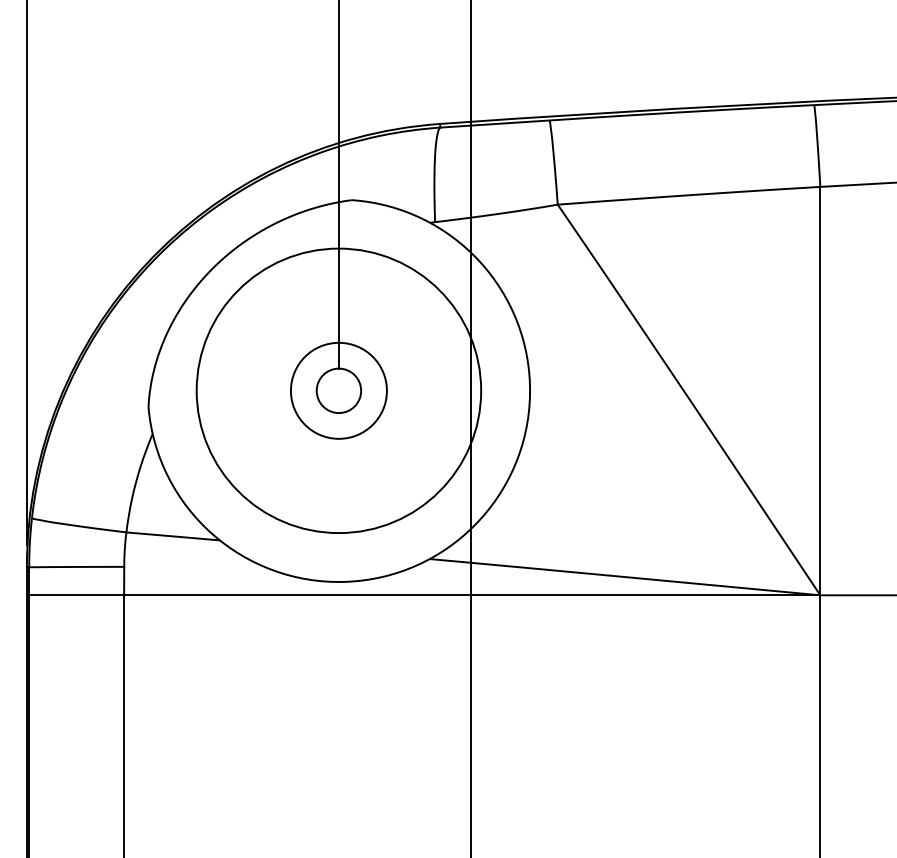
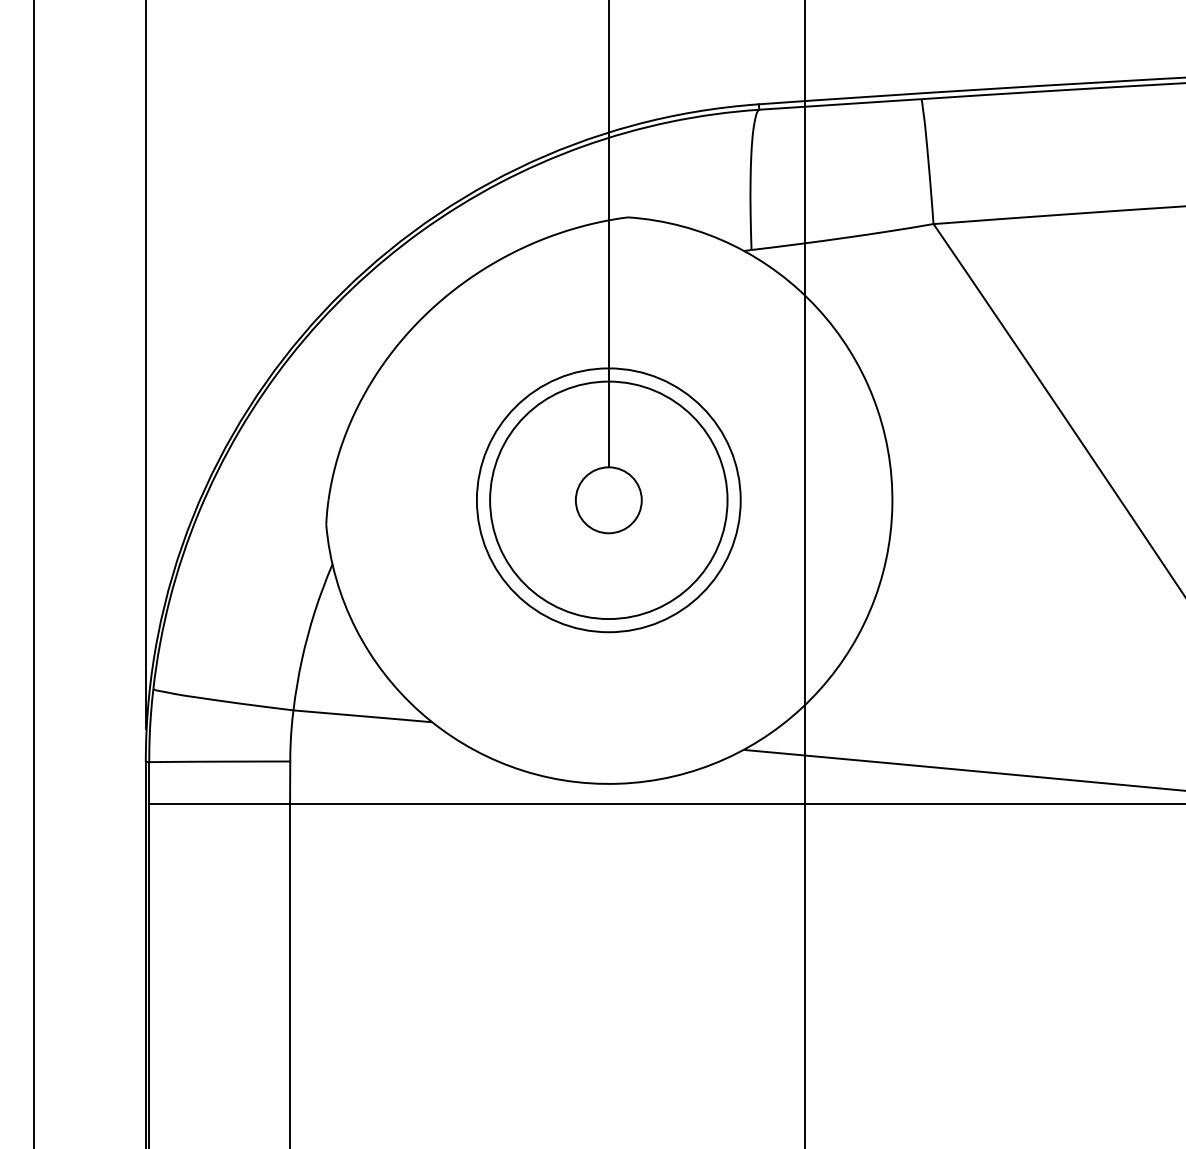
circle: (338, 390) -> (608, 499), size x0.62
circle: (338, 390) -> (608, 499), size x1.67

